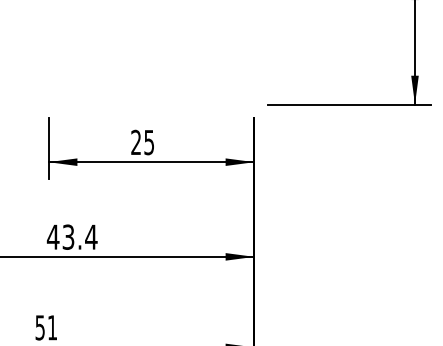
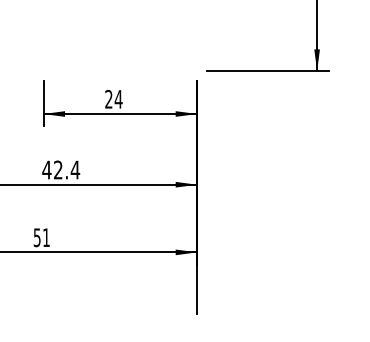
text: (149, 142) -> (118, 99), 25 -> 24
text: (68, 237) -> (58, 170), 43.4 -> 42.4

